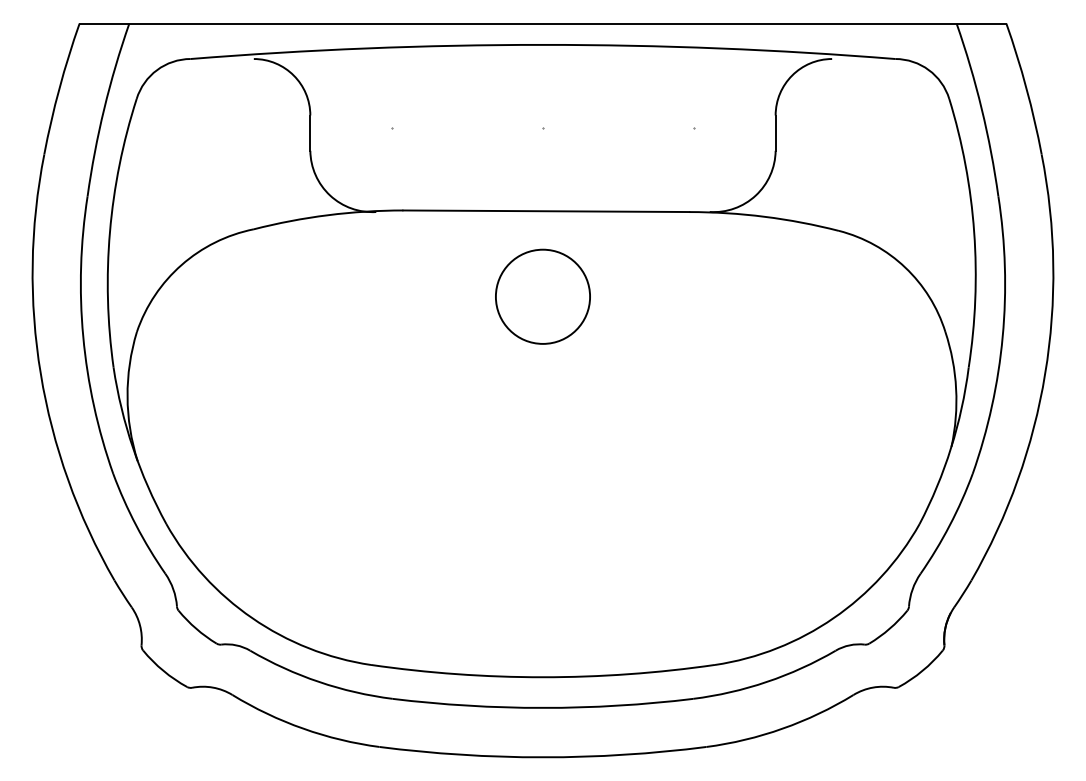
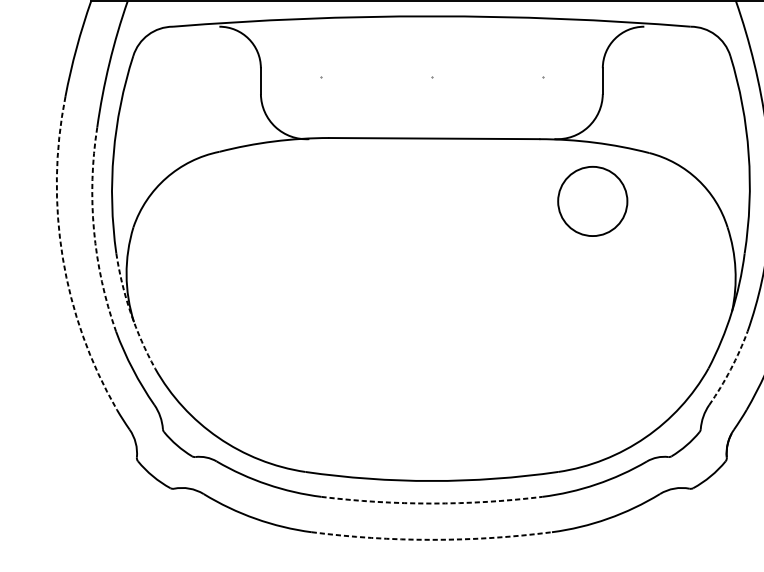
circle: (542, 296) -> (592, 201), moved
arc: (83, 336) -> (94, 230), solid -> dashed
arc: (40, 373) -> (62, 257), solid -> dashed
arc: (133, 448) -> (130, 312), solid -> dashed
arc: (949, 525) -> (730, 369), solid -> dashed
arc: (543, 707) -> (432, 503), solid -> dashed
arc: (542, 757) -> (431, 539), solid -> dashed

